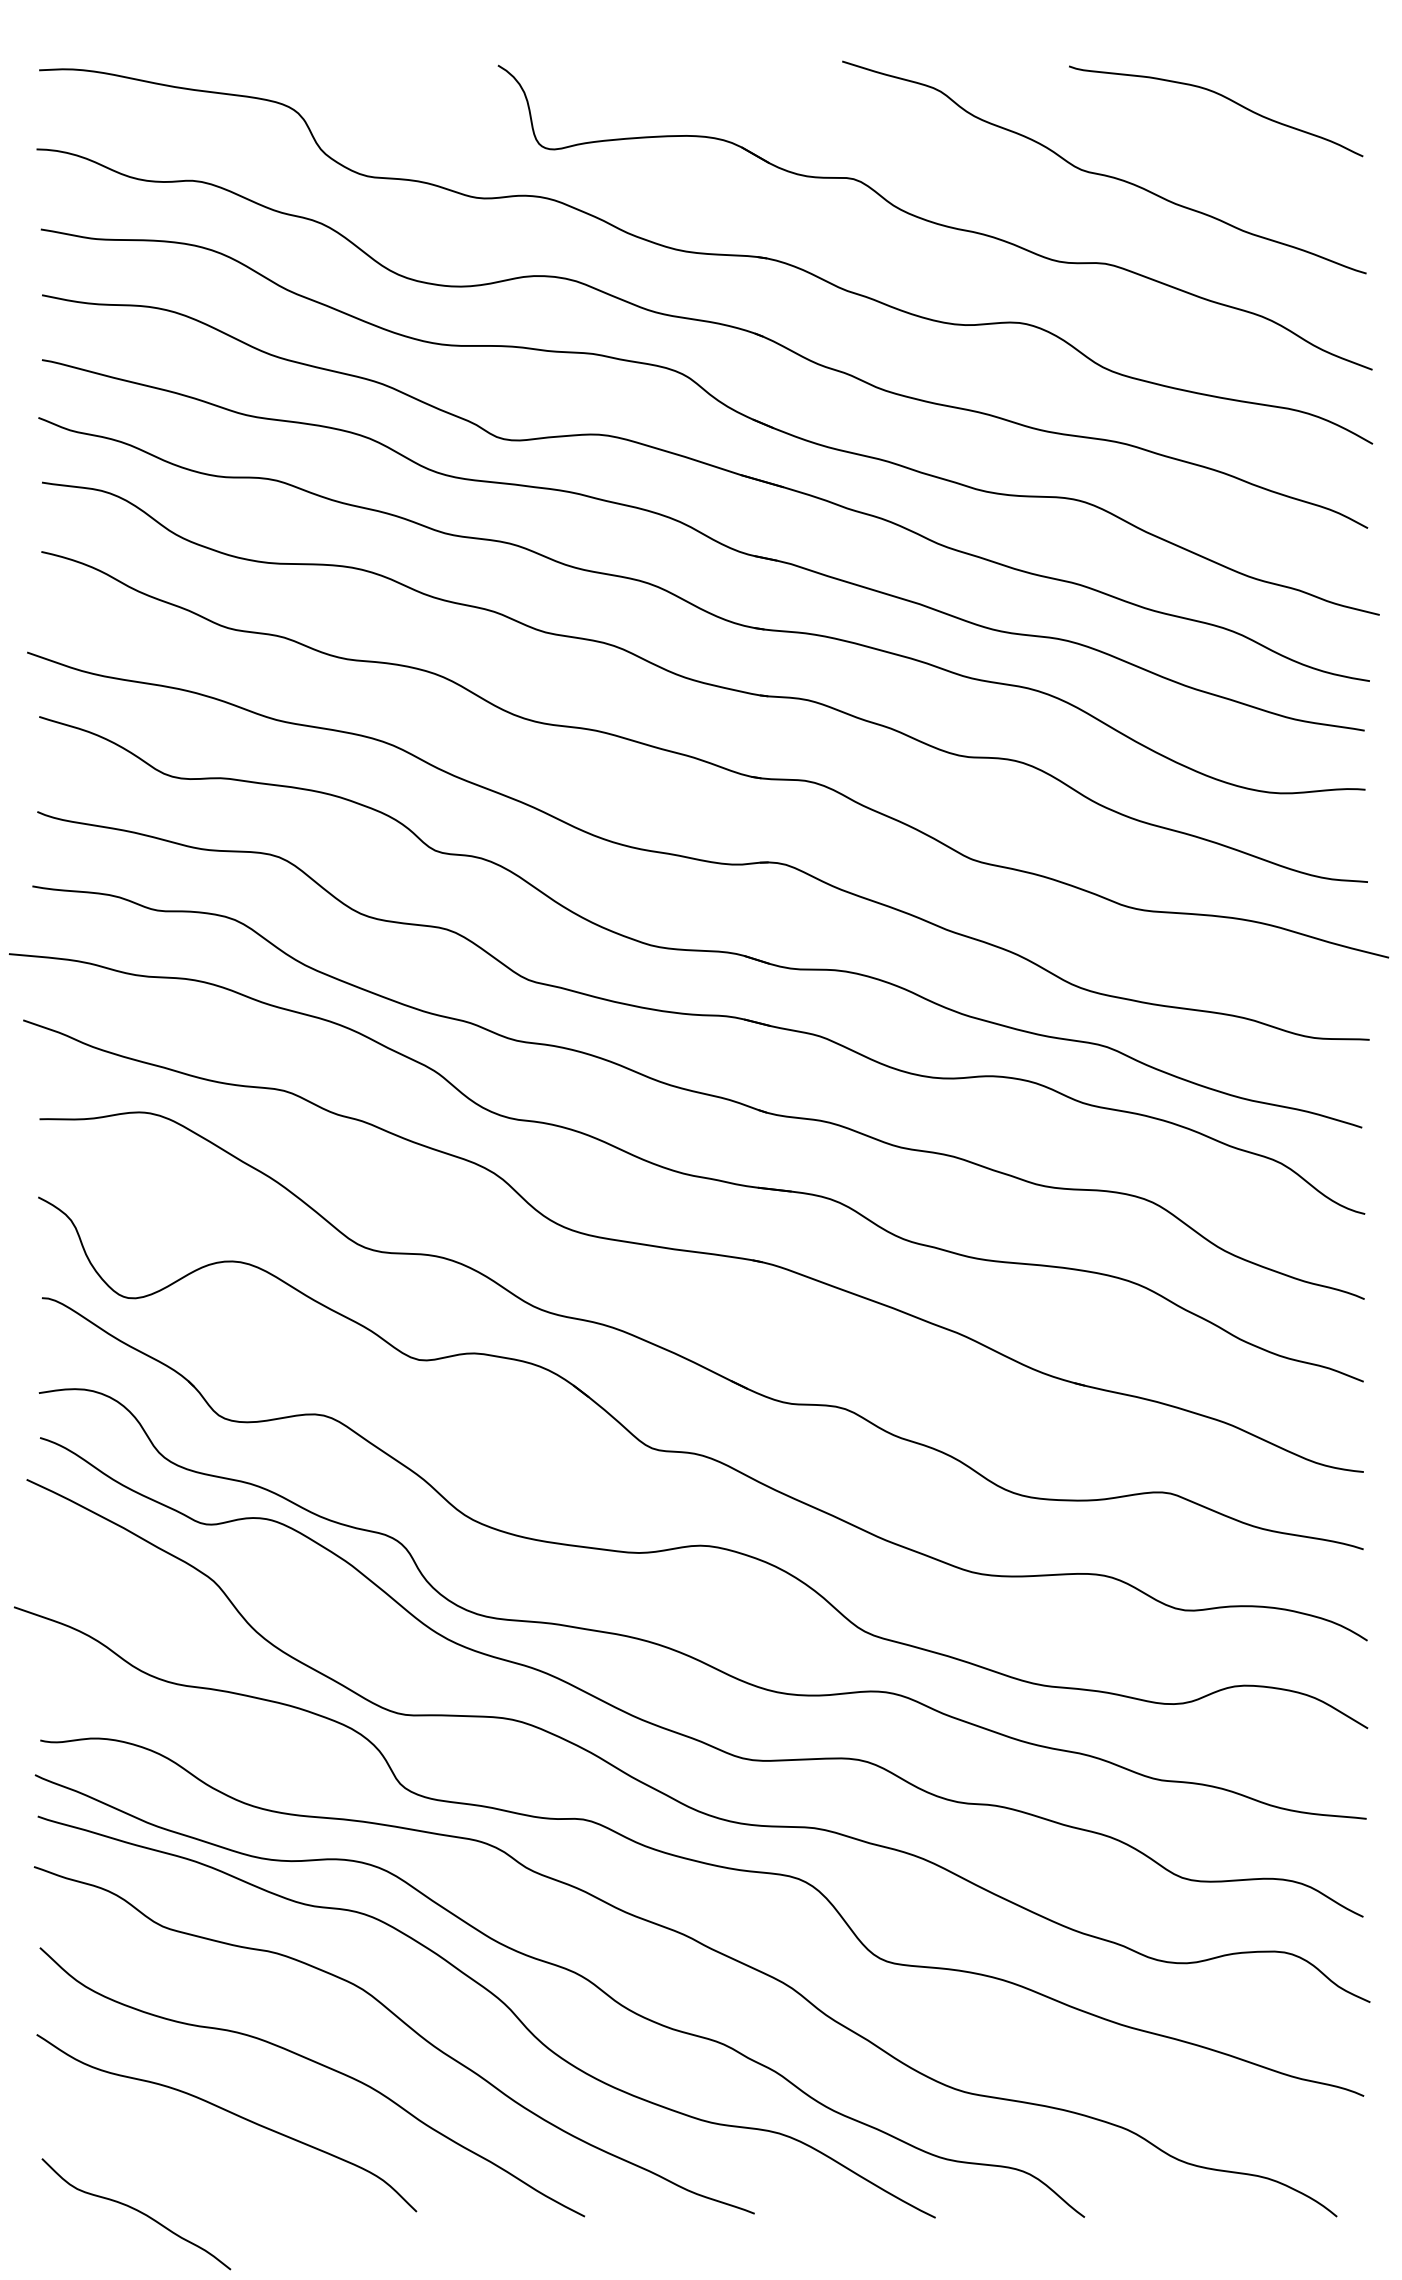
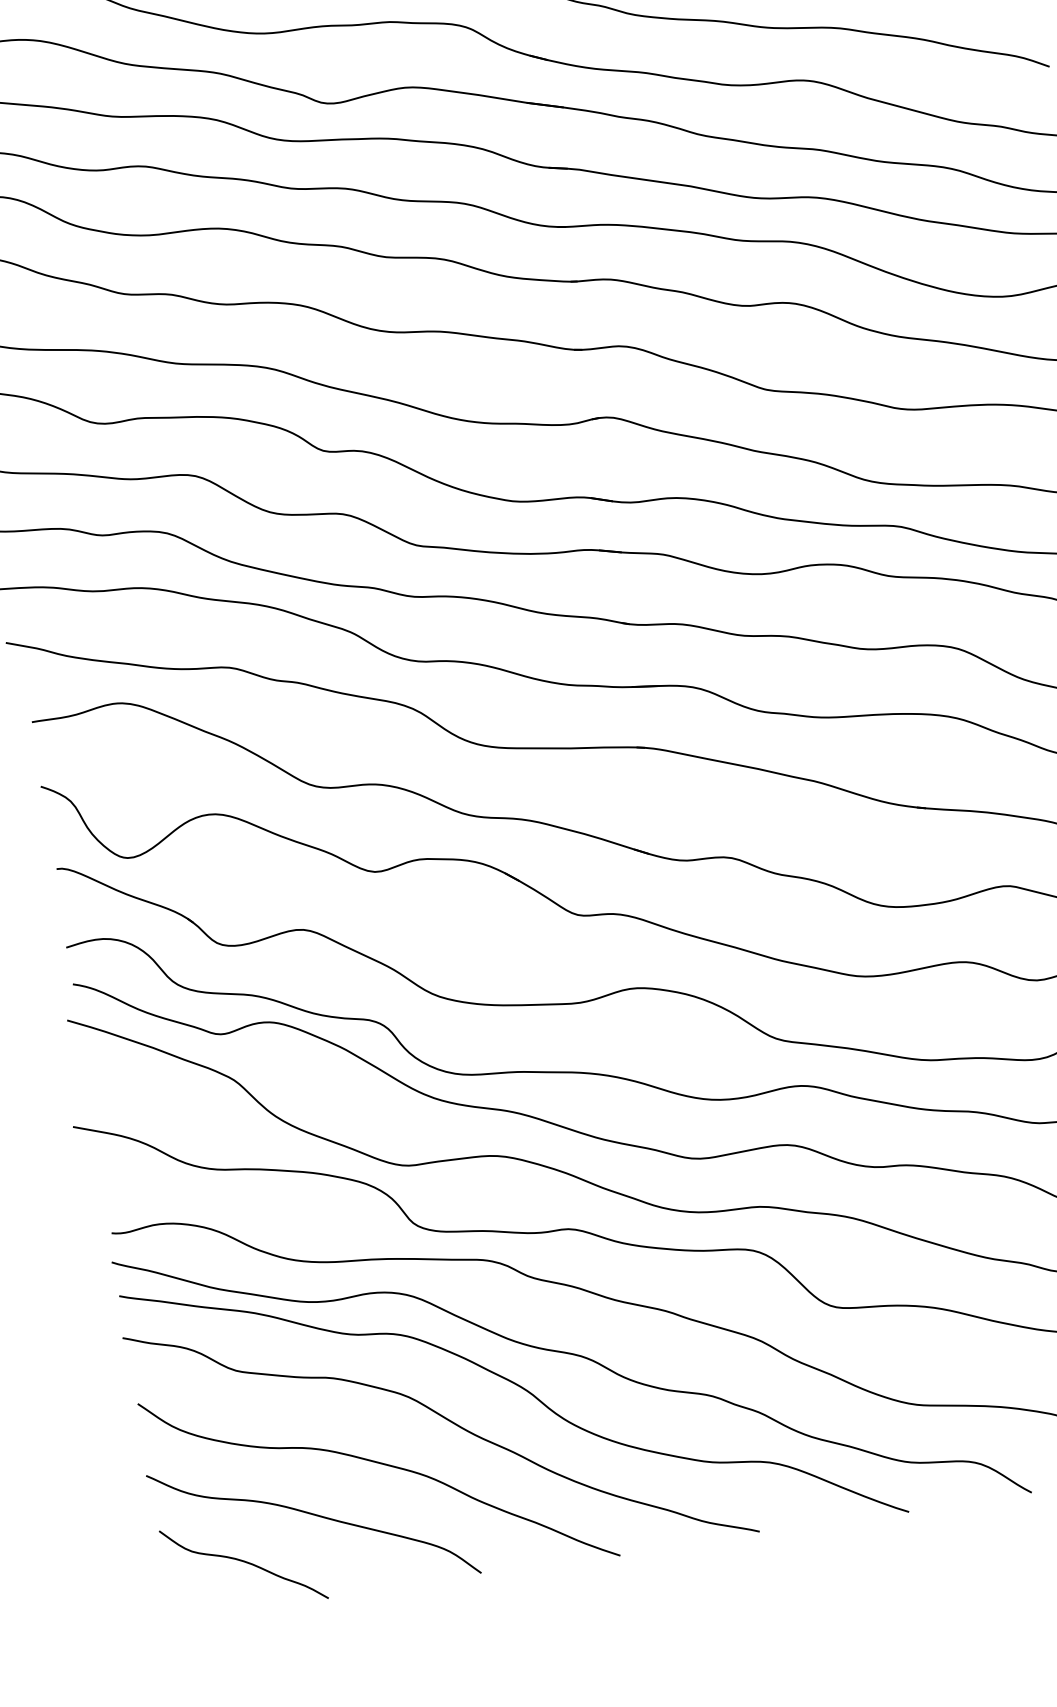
curve: (138, 2212) -> (245, 1563), moved

